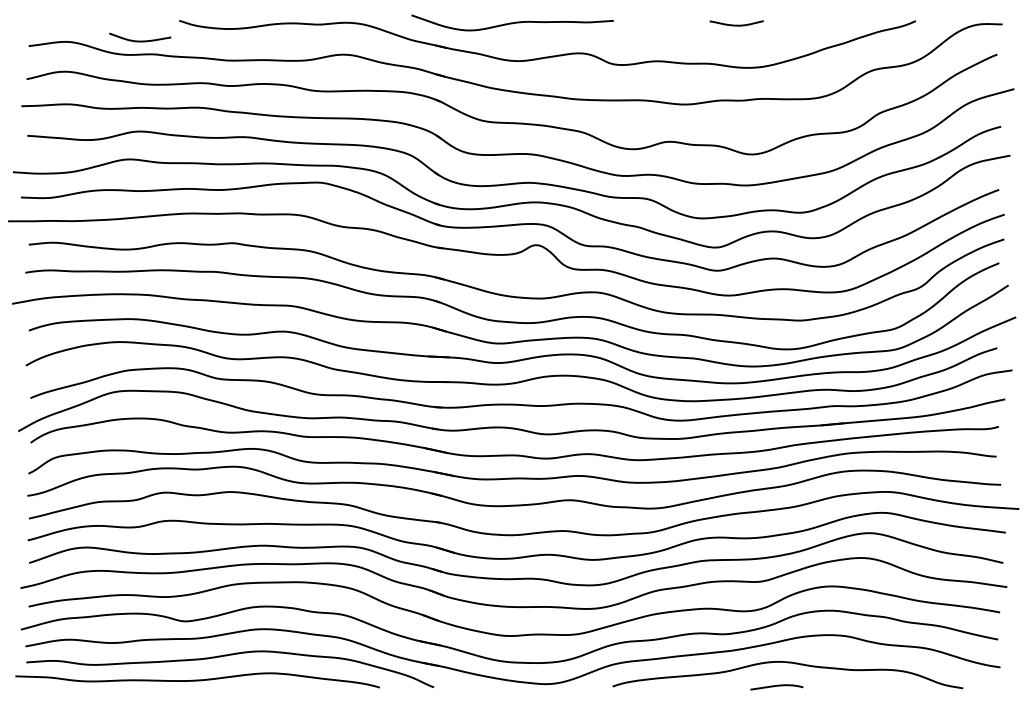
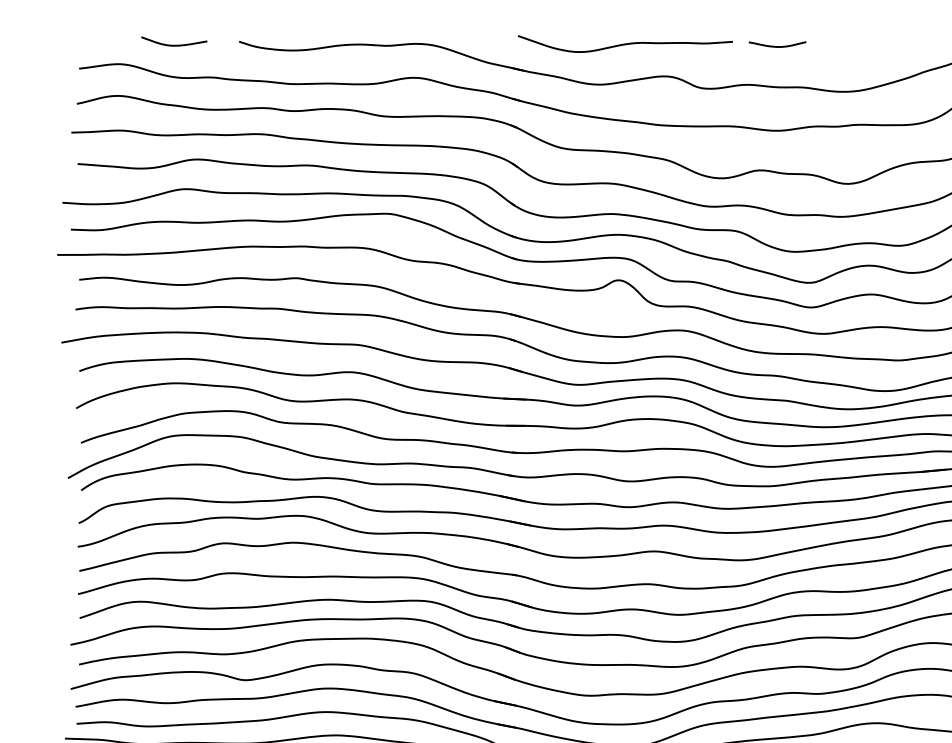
curve: (512, 22) -> (625, 43), moved
curve: (736, 24) -> (777, 45), moved
curve: (140, 40) -> (174, 44), moved

